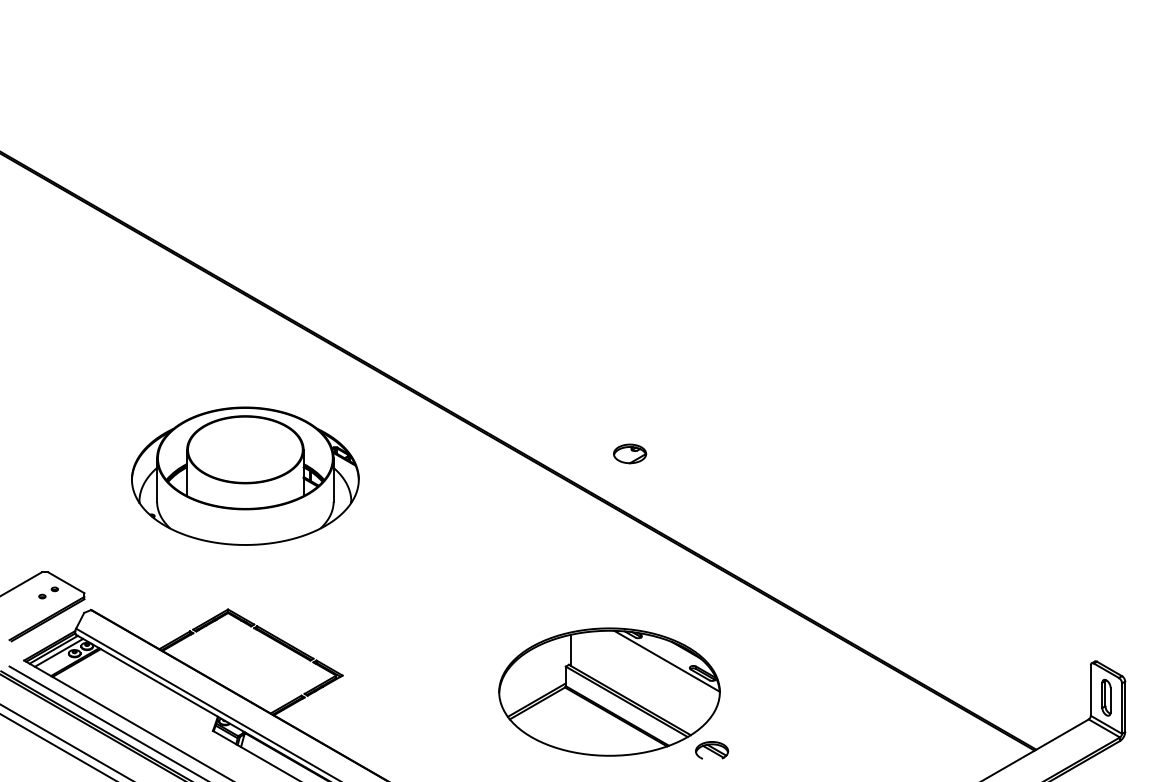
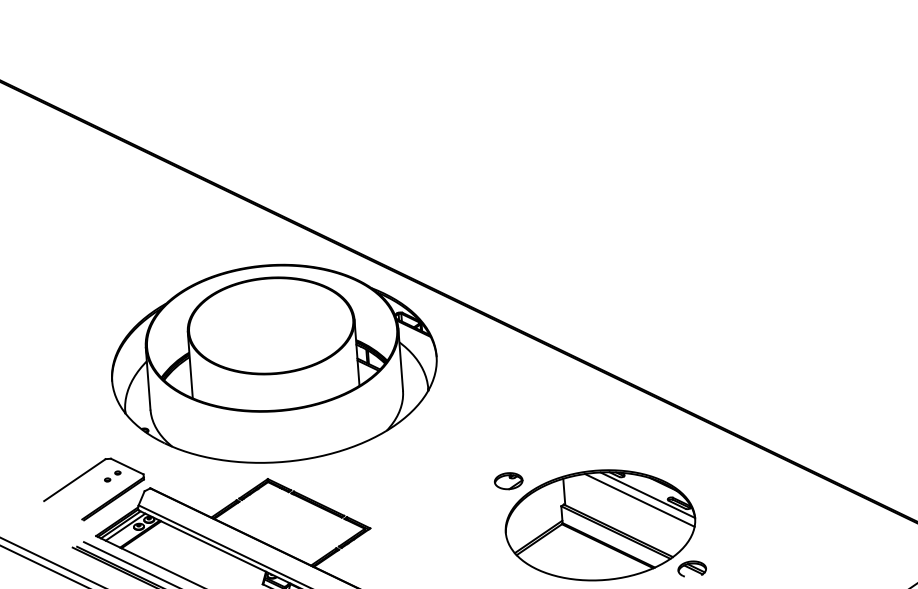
part: (630, 453) -> (509, 480), moved
part: (245, 475) -> (274, 362), size x1.67
line: (657, 666) -> (639, 500), added

